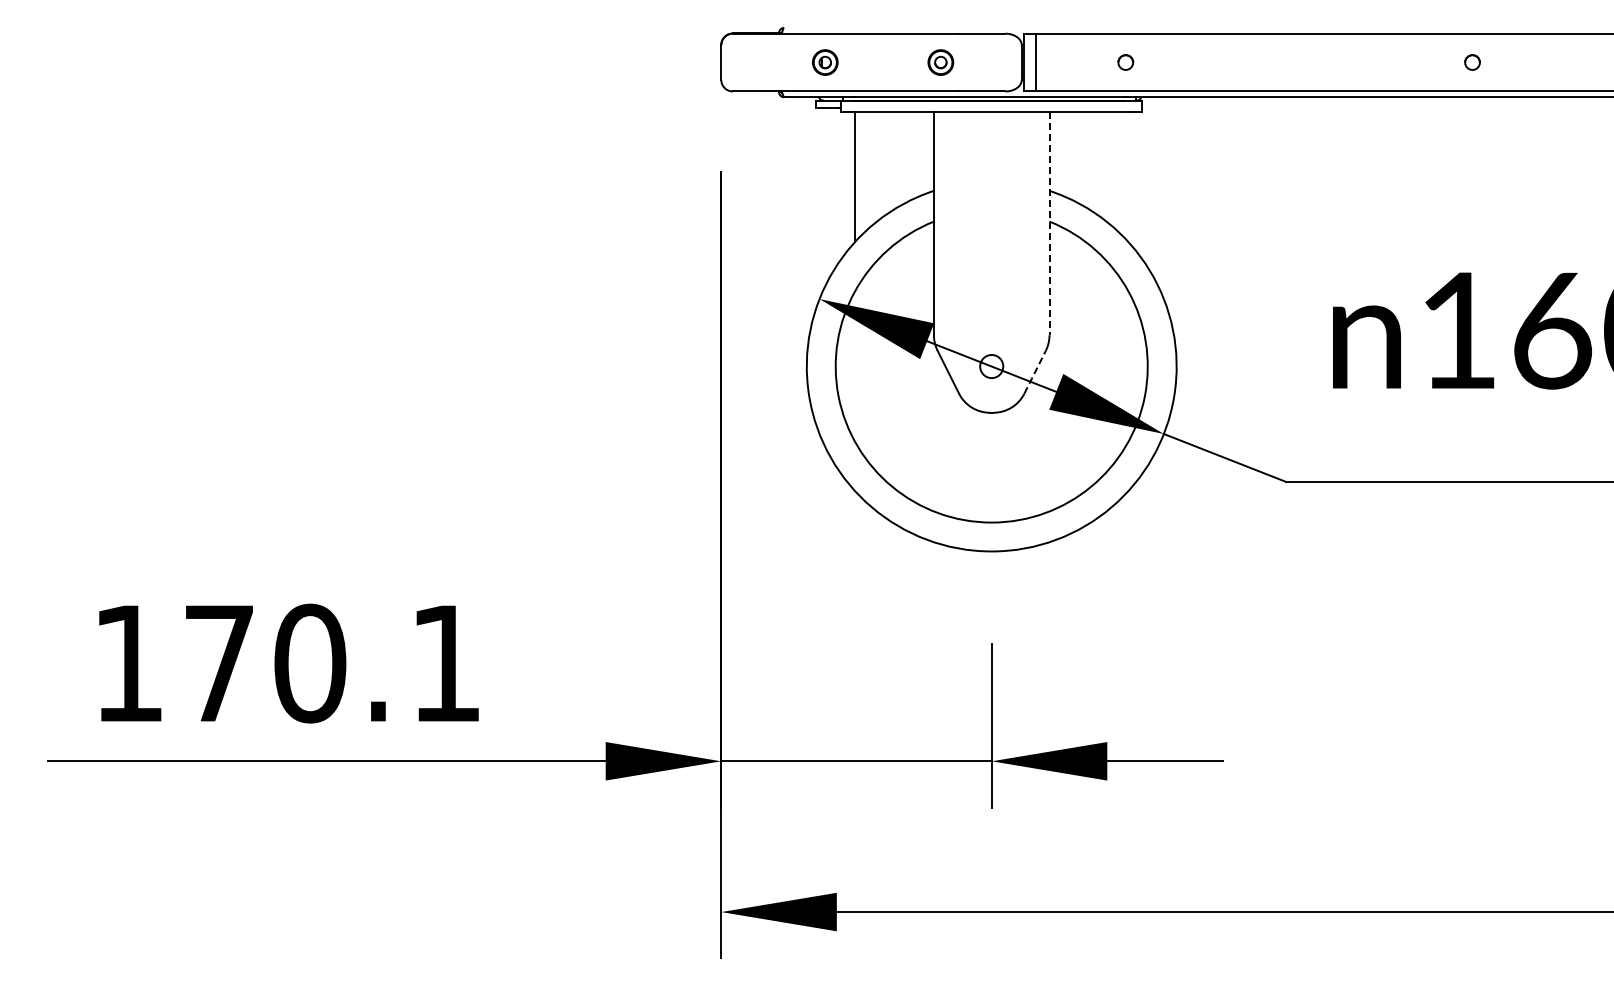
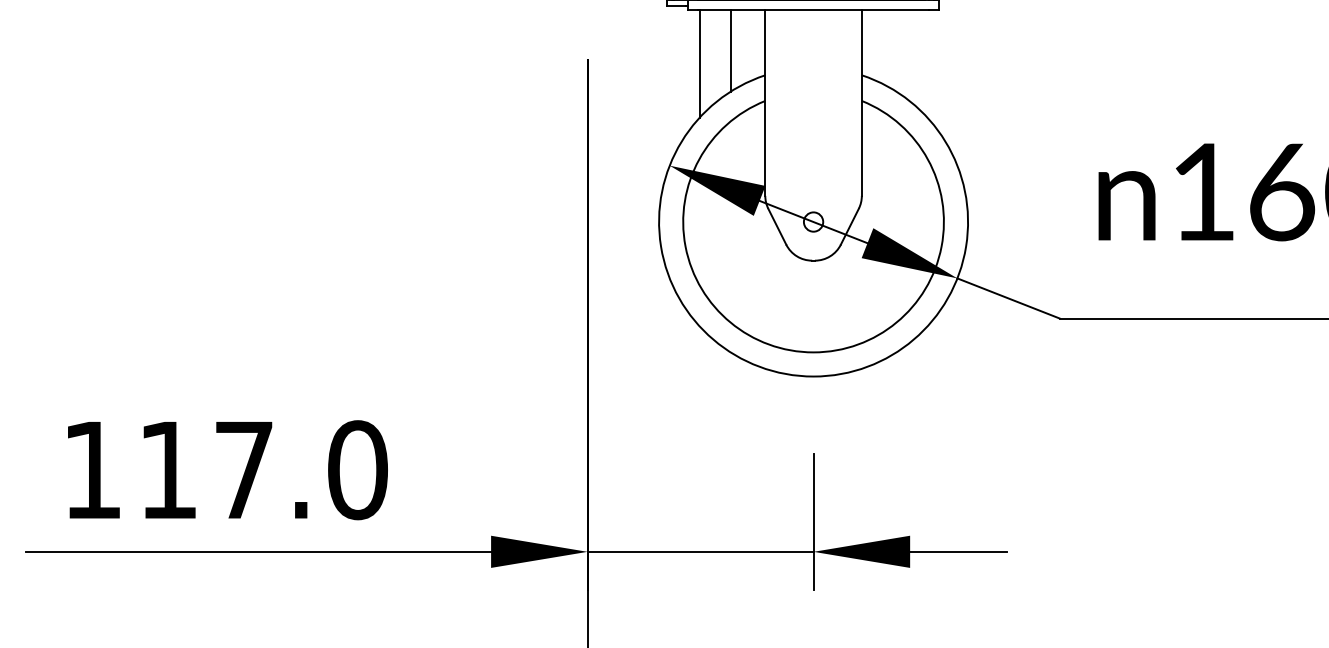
line: (892, 161) -> (730, 50), added
line: (1049, 224) -> (861, 103), dashed -> solid
line: (1035, 372) -> (850, 227), dashed -> solid
text: (334, 663) -> (264, 470), 170.1 -> 117.0

